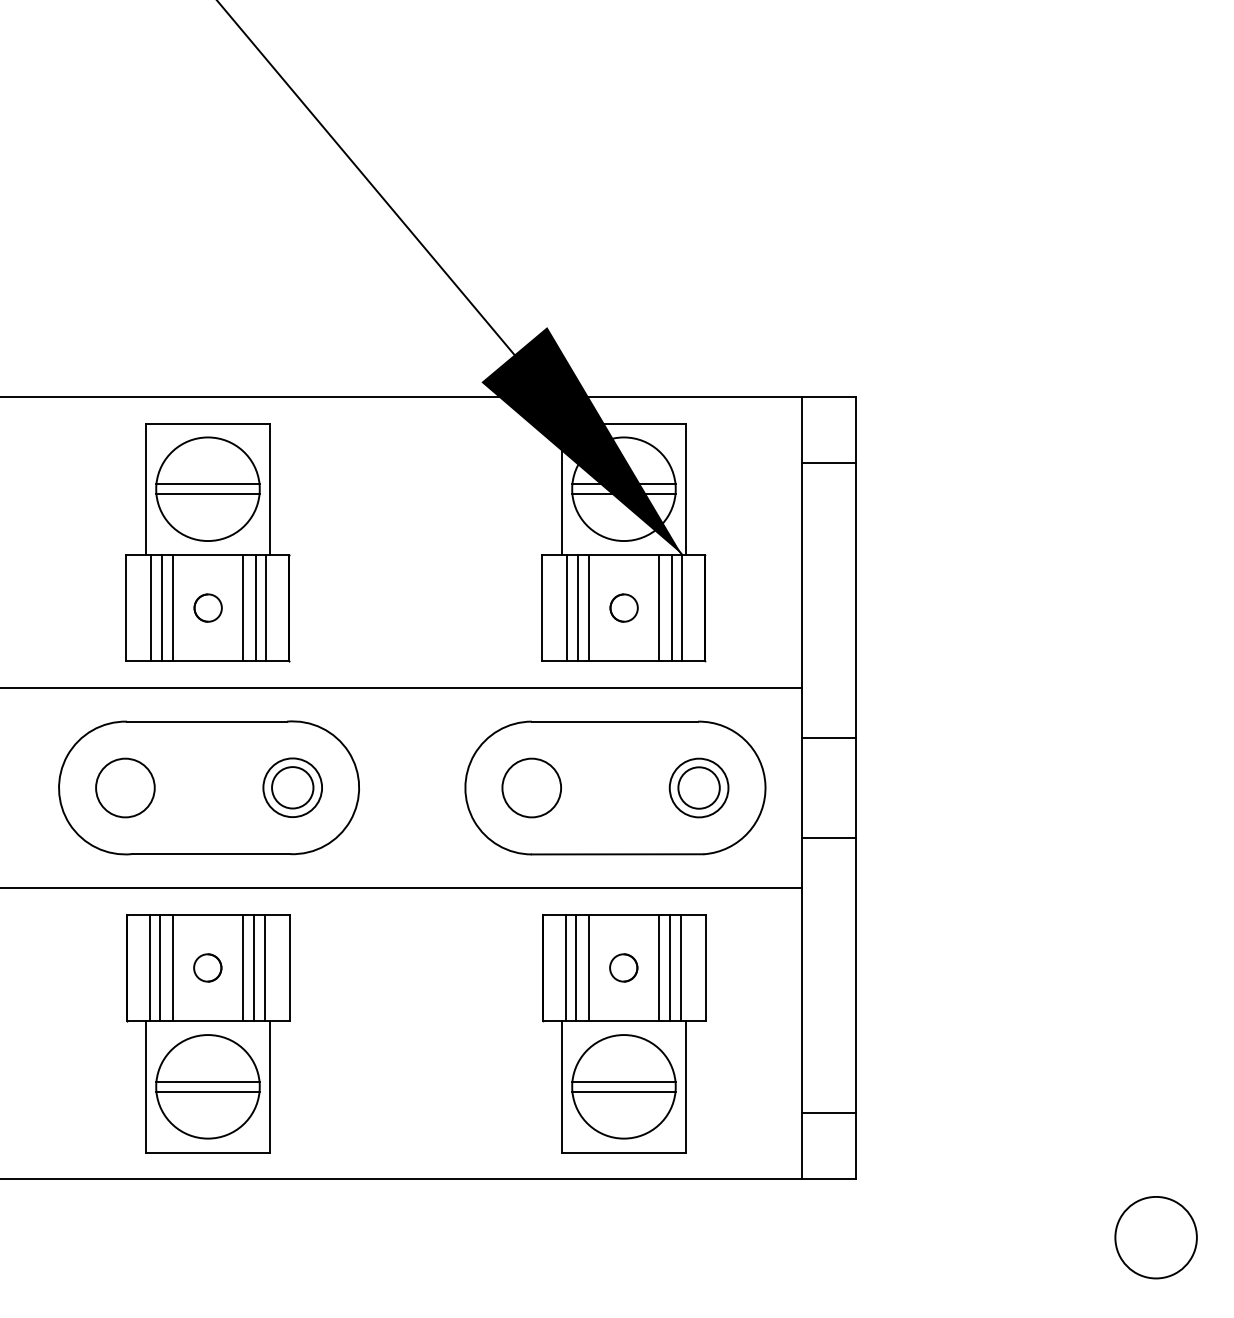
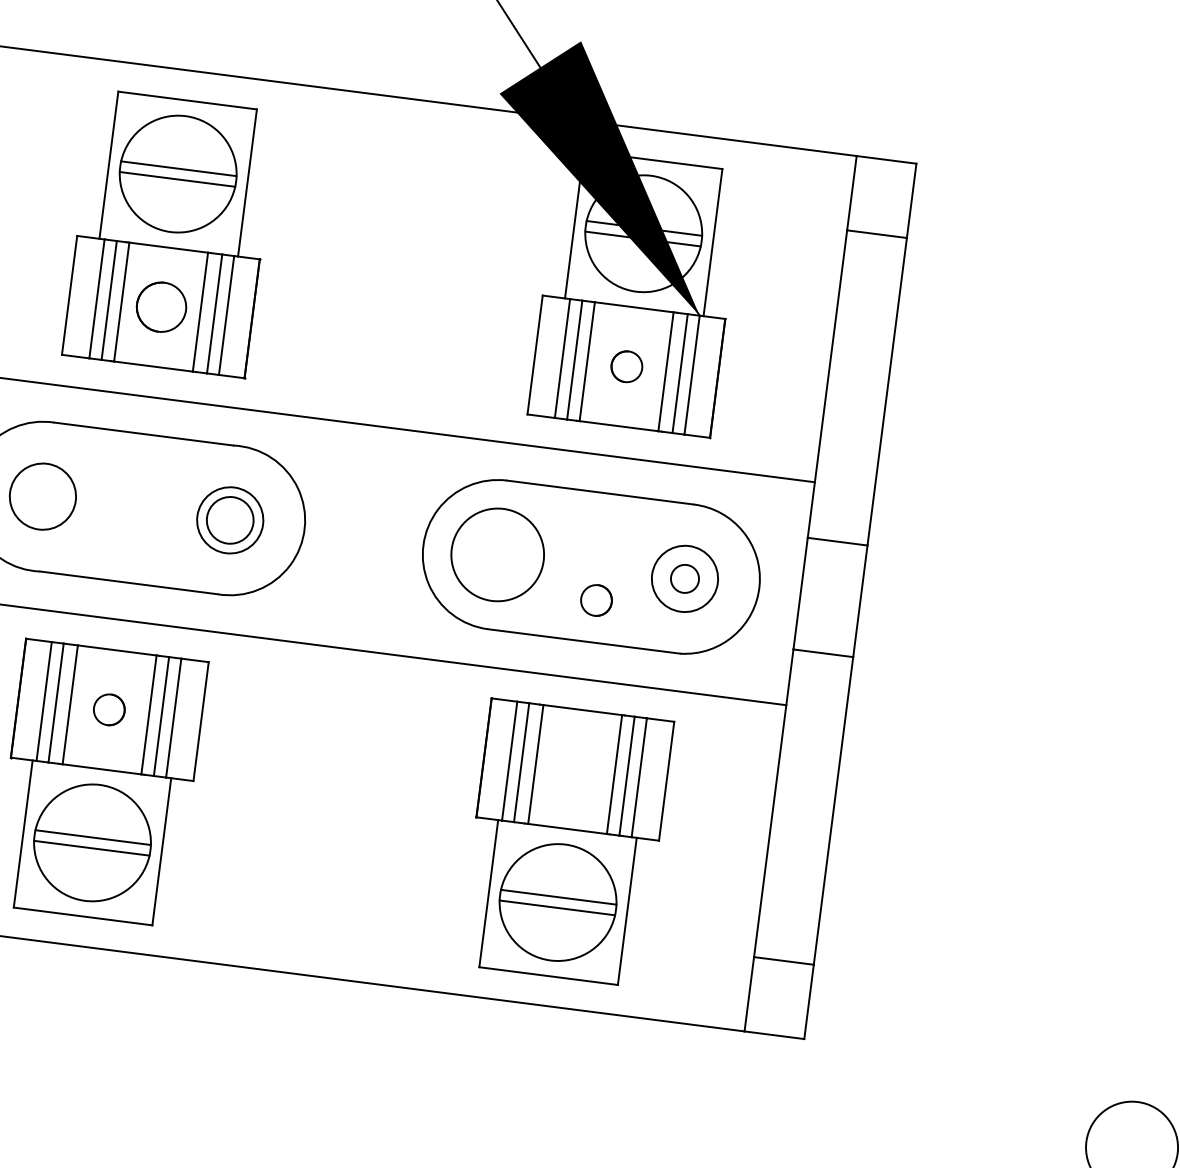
part: (207, 607) -> (160, 306), size x1.6
circle: (531, 787) -> (497, 554), size x1.4
circle: (698, 787) -> (684, 578), size x0.6
part: (623, 967) -> (596, 599), moved

